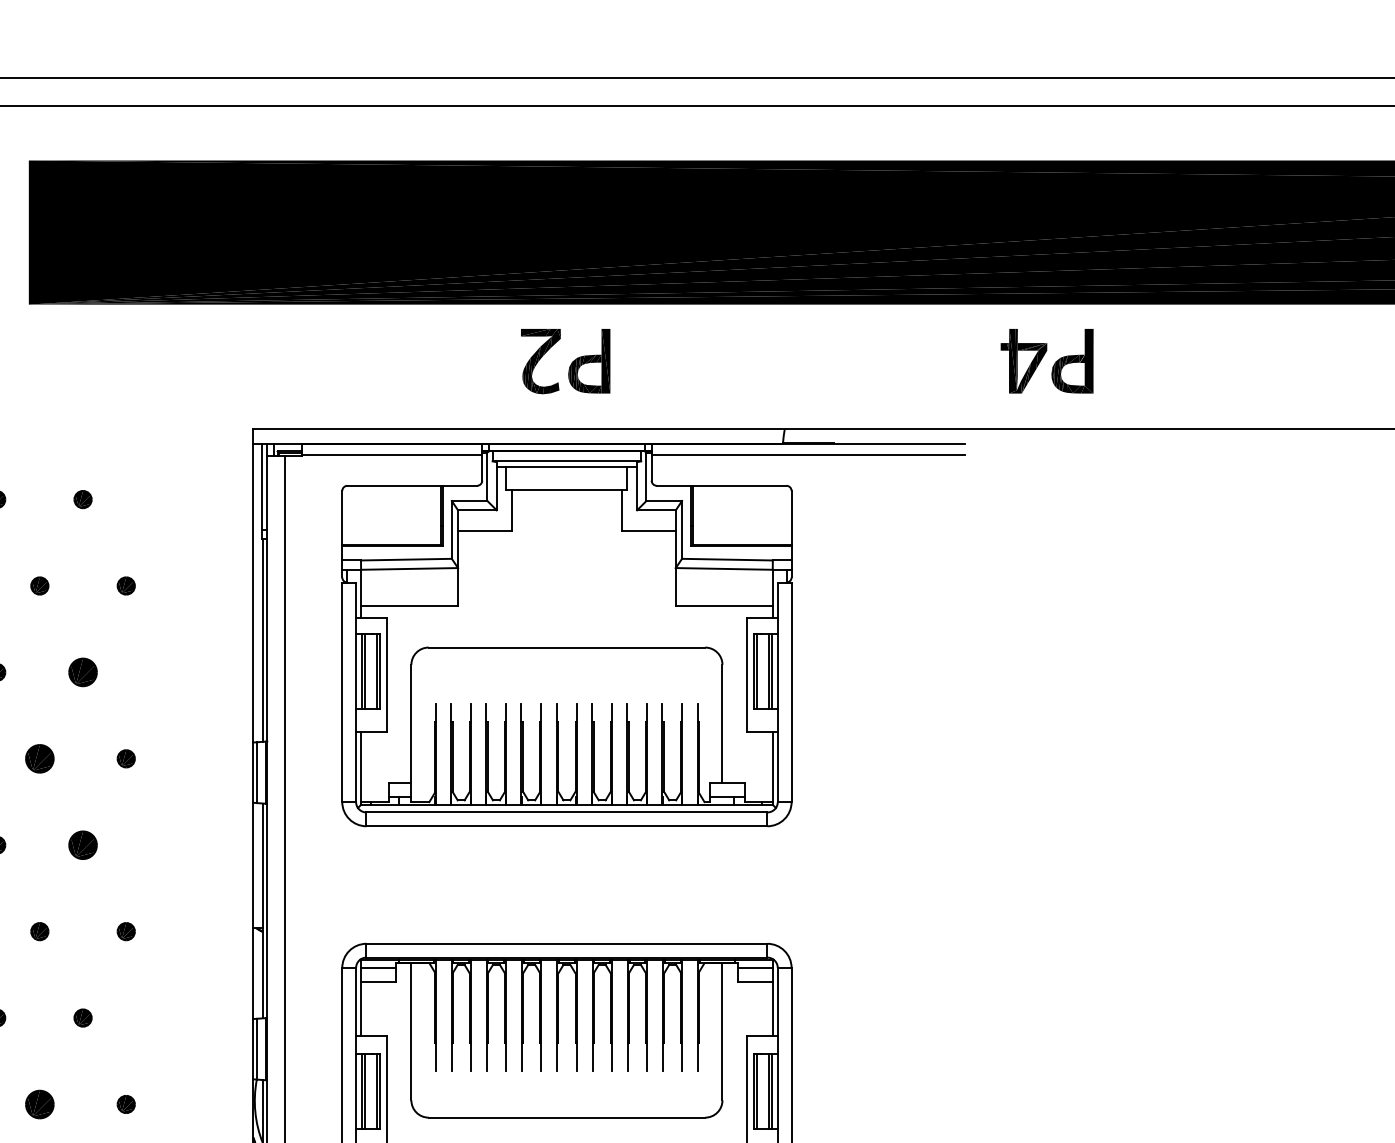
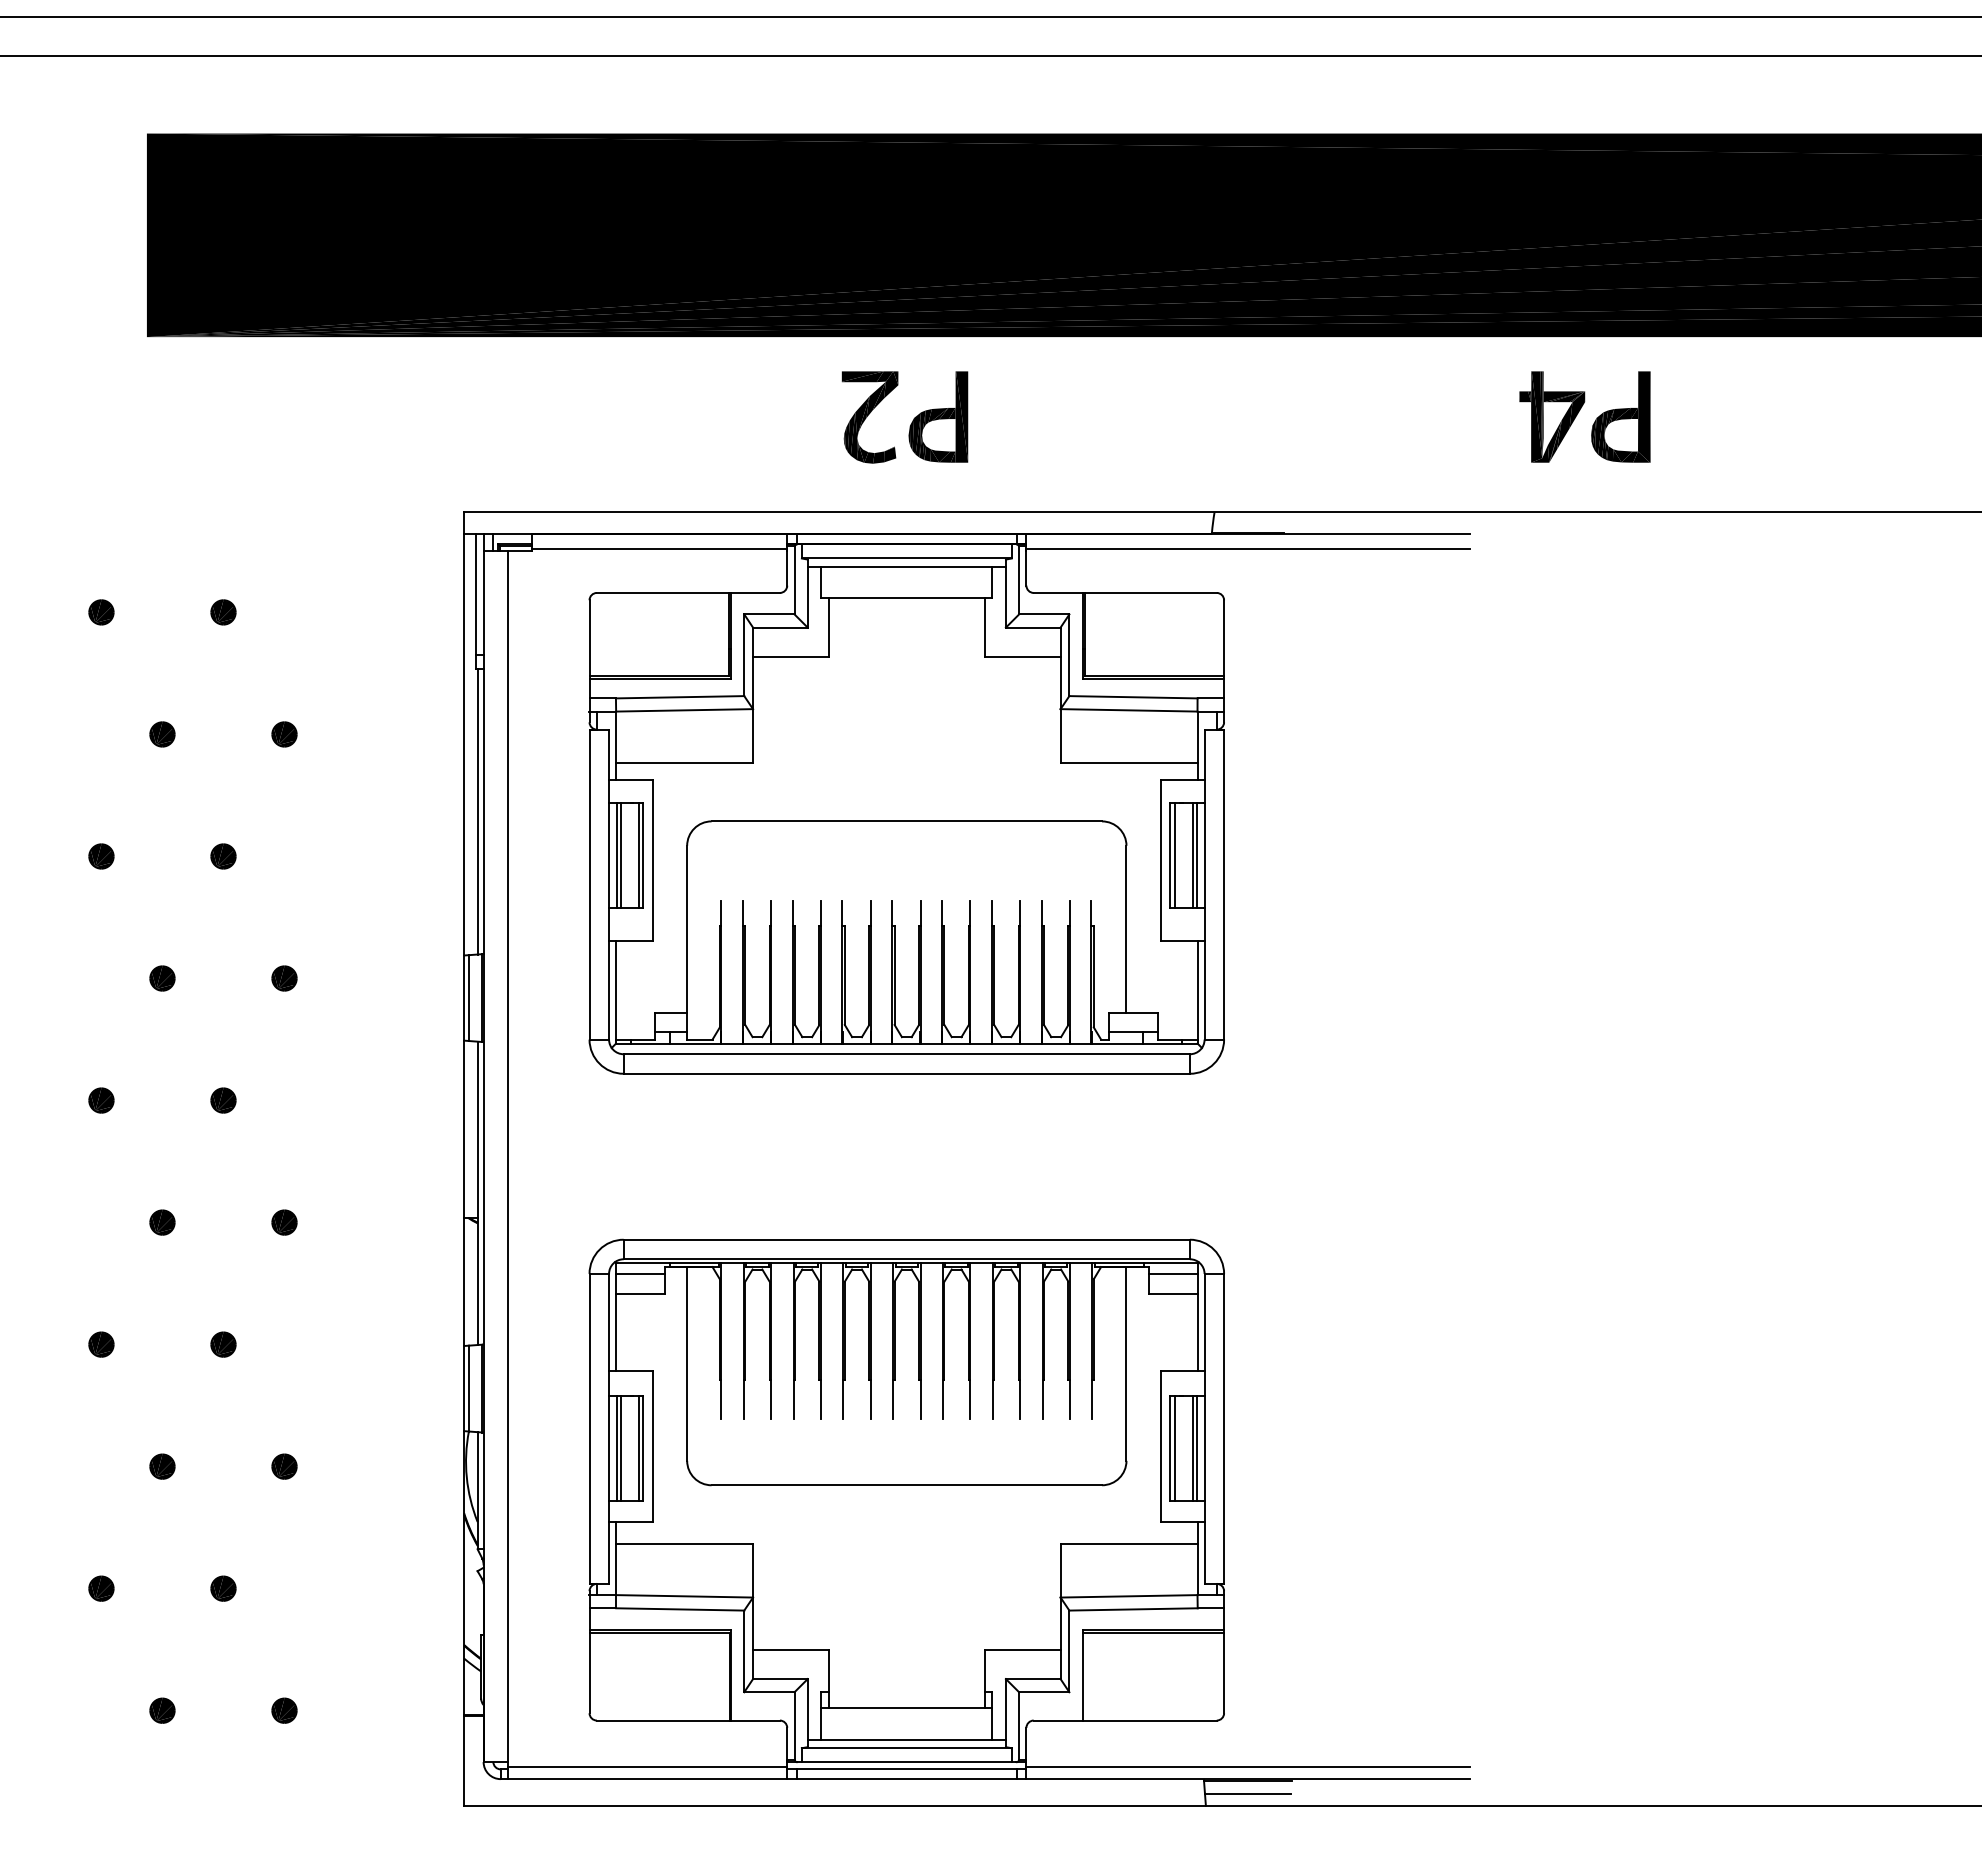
part: (83, 672) -> (223, 856), size x0.62
part: (39, 758) -> (162, 978), size x0.62
part: (83, 845) -> (223, 1100), size x0.62
part: (39, 1104) -> (162, 1466), size x0.62

